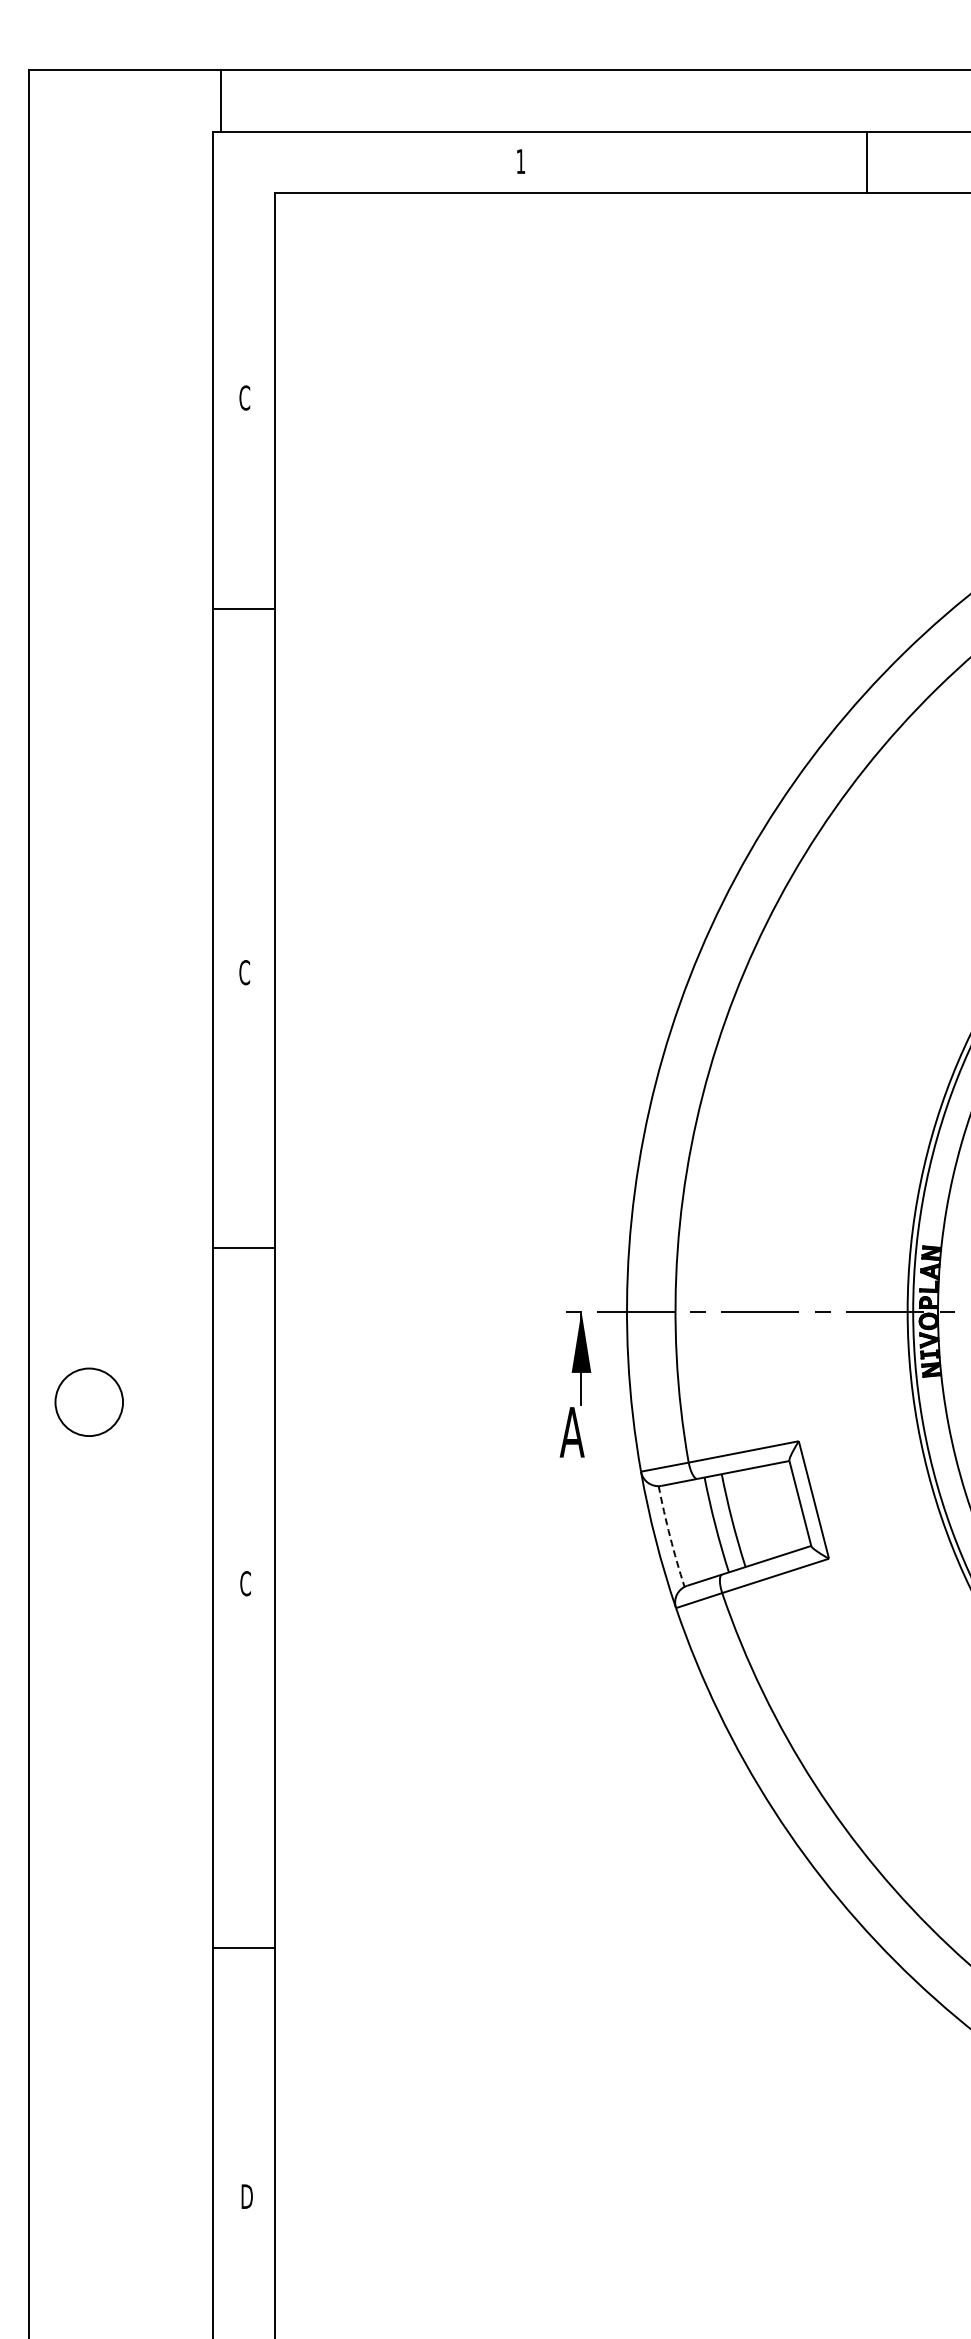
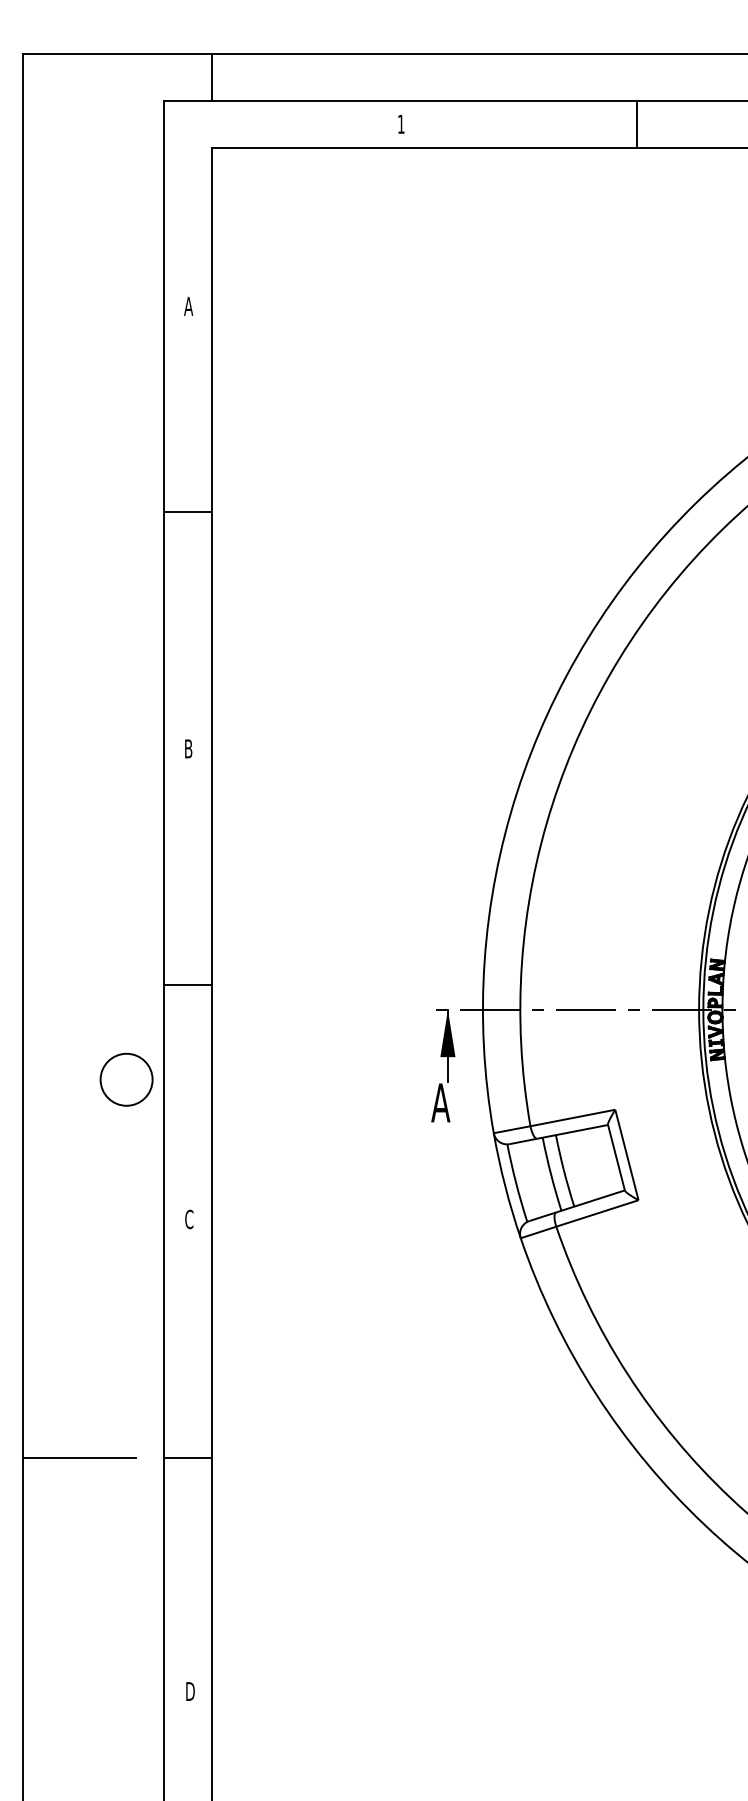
line: (220, 100) -> (211, 77), moved
line: (867, 161) -> (637, 124), moved
text: (244, 397) -> (188, 305), C -> A
line: (243, 608) -> (187, 512), moved
text: (244, 972) -> (188, 748), C -> B
line: (243, 1247) -> (187, 985), moved
circle: (88, 1401) -> (126, 1079), moved
arc: (670, 1536) -> (516, 1183), dashed -> solid
line: (102, 1893) -> (79, 1458), added
line: (243, 1948) -> (187, 1458), moved

